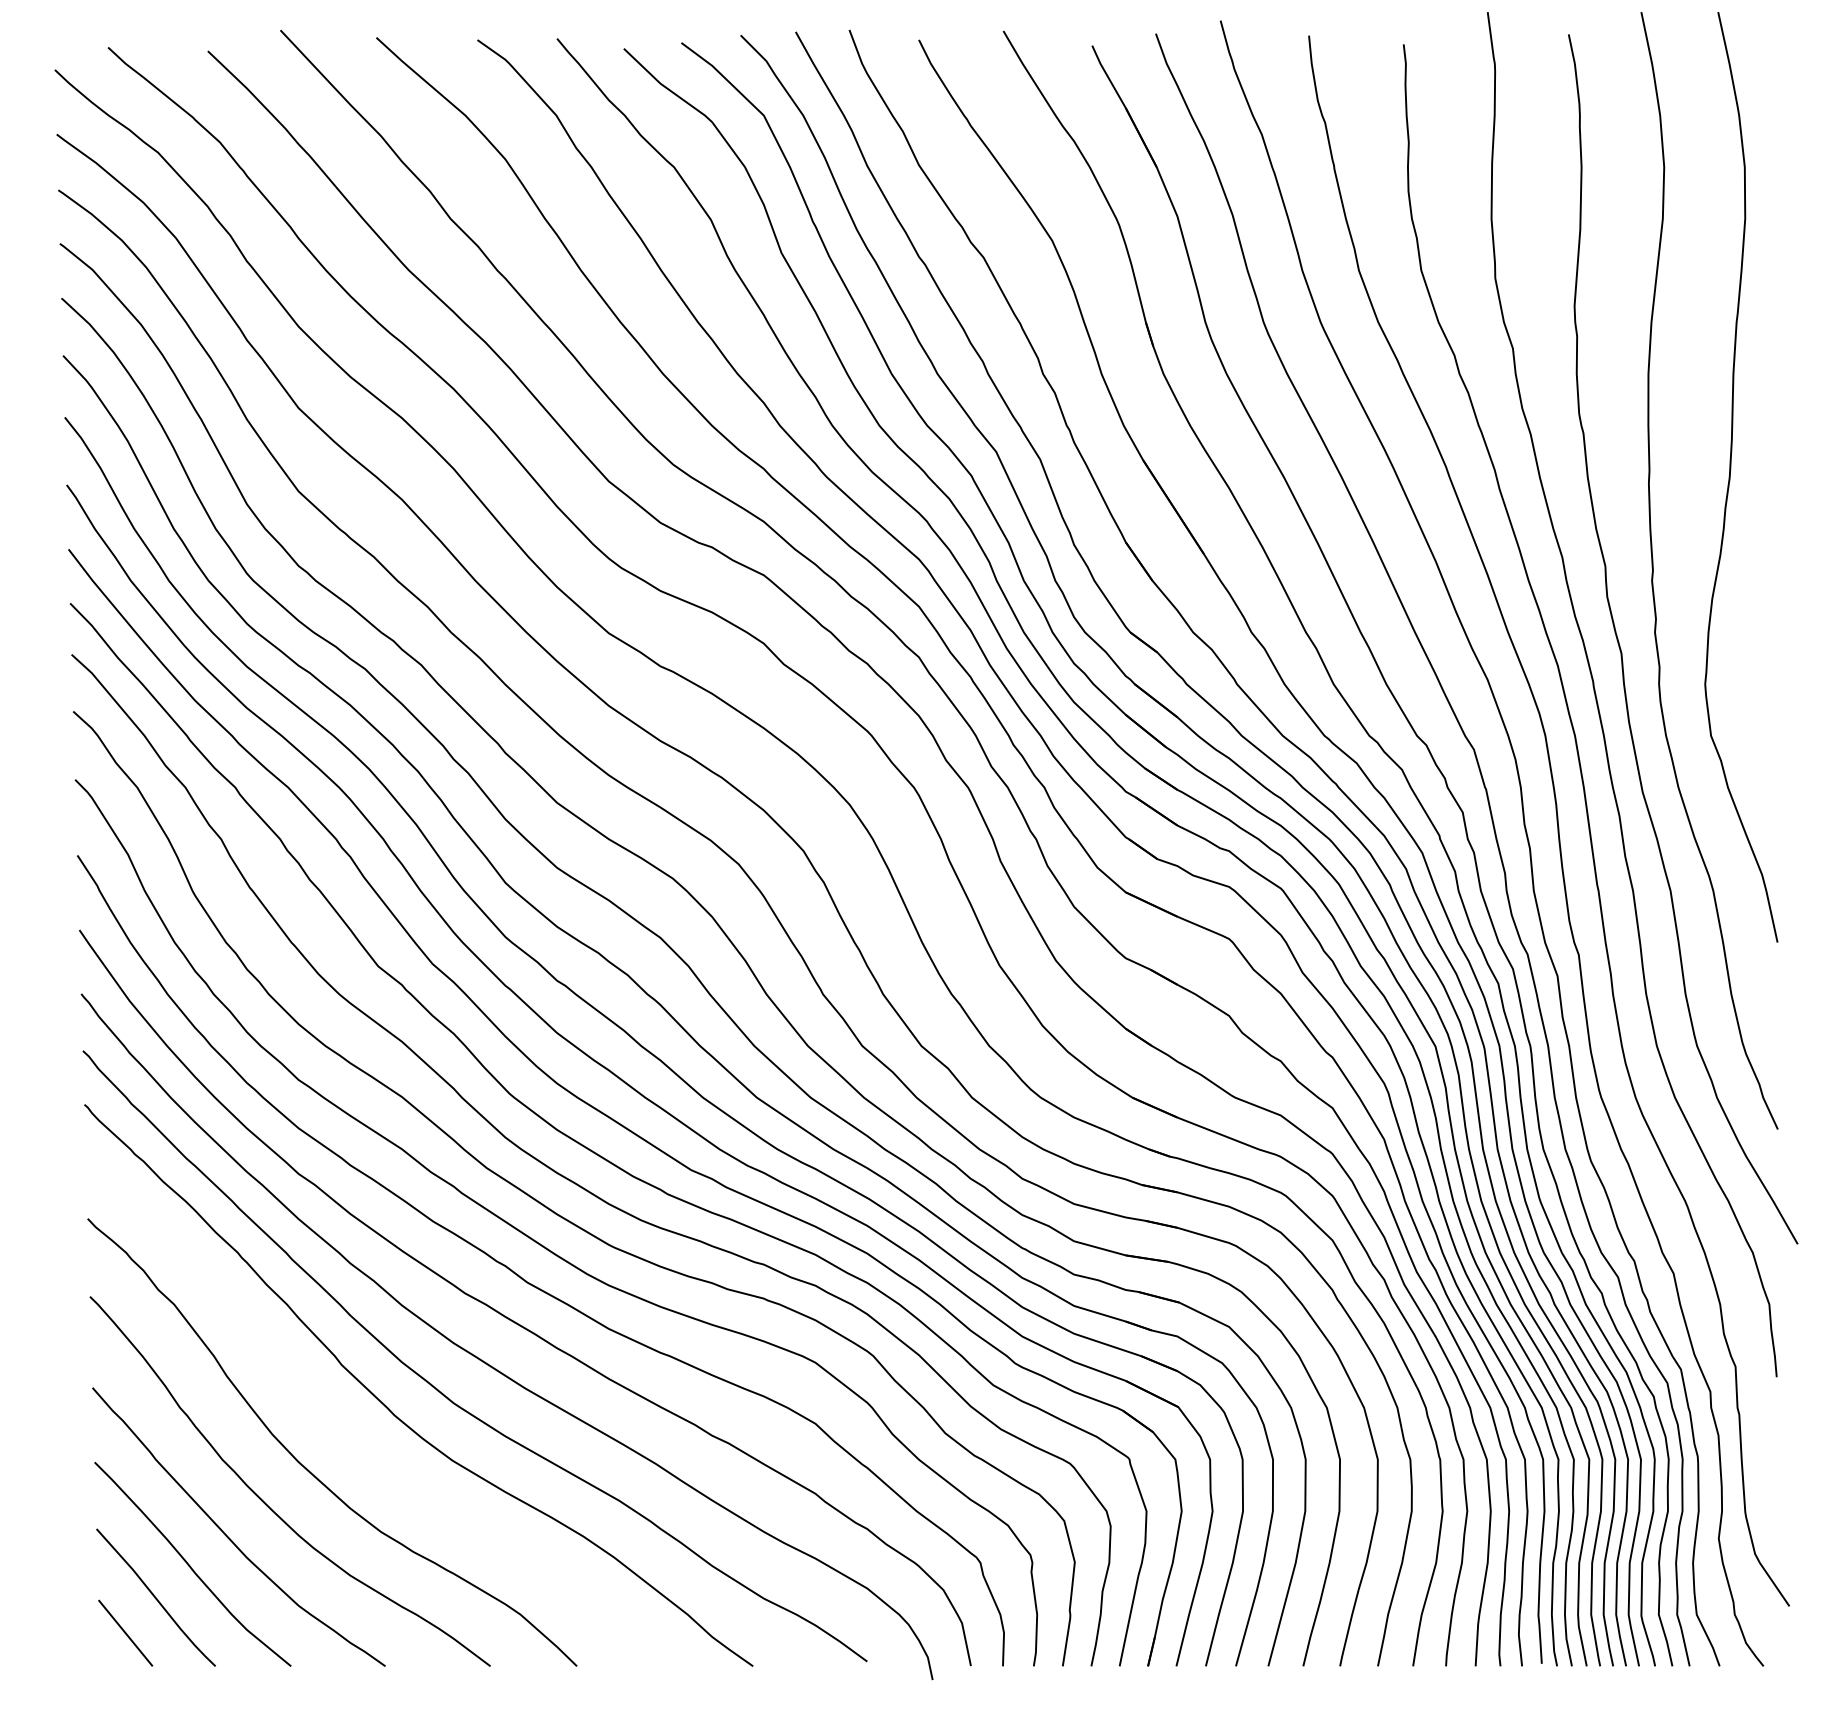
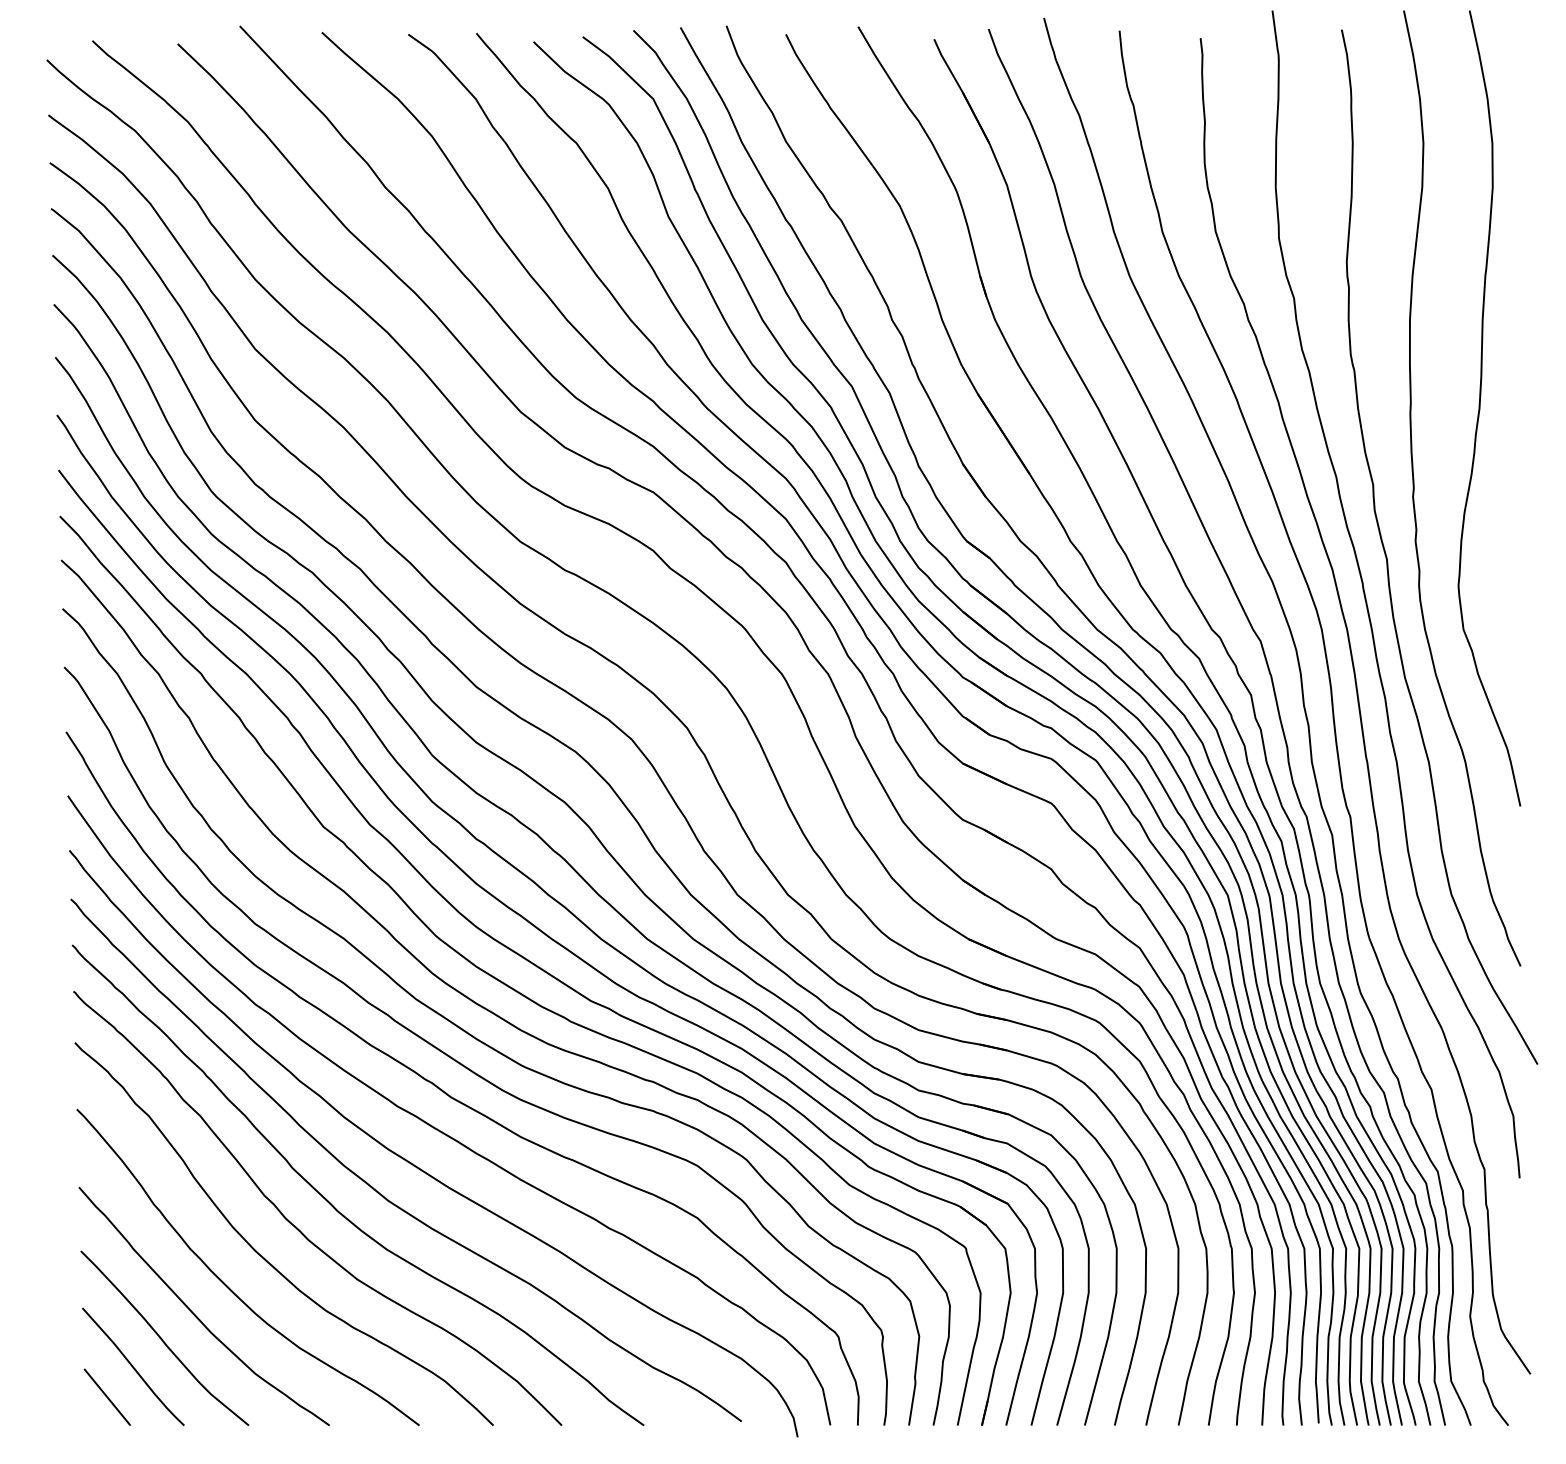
curve: (348, 1435) -> (297, 1228), added

